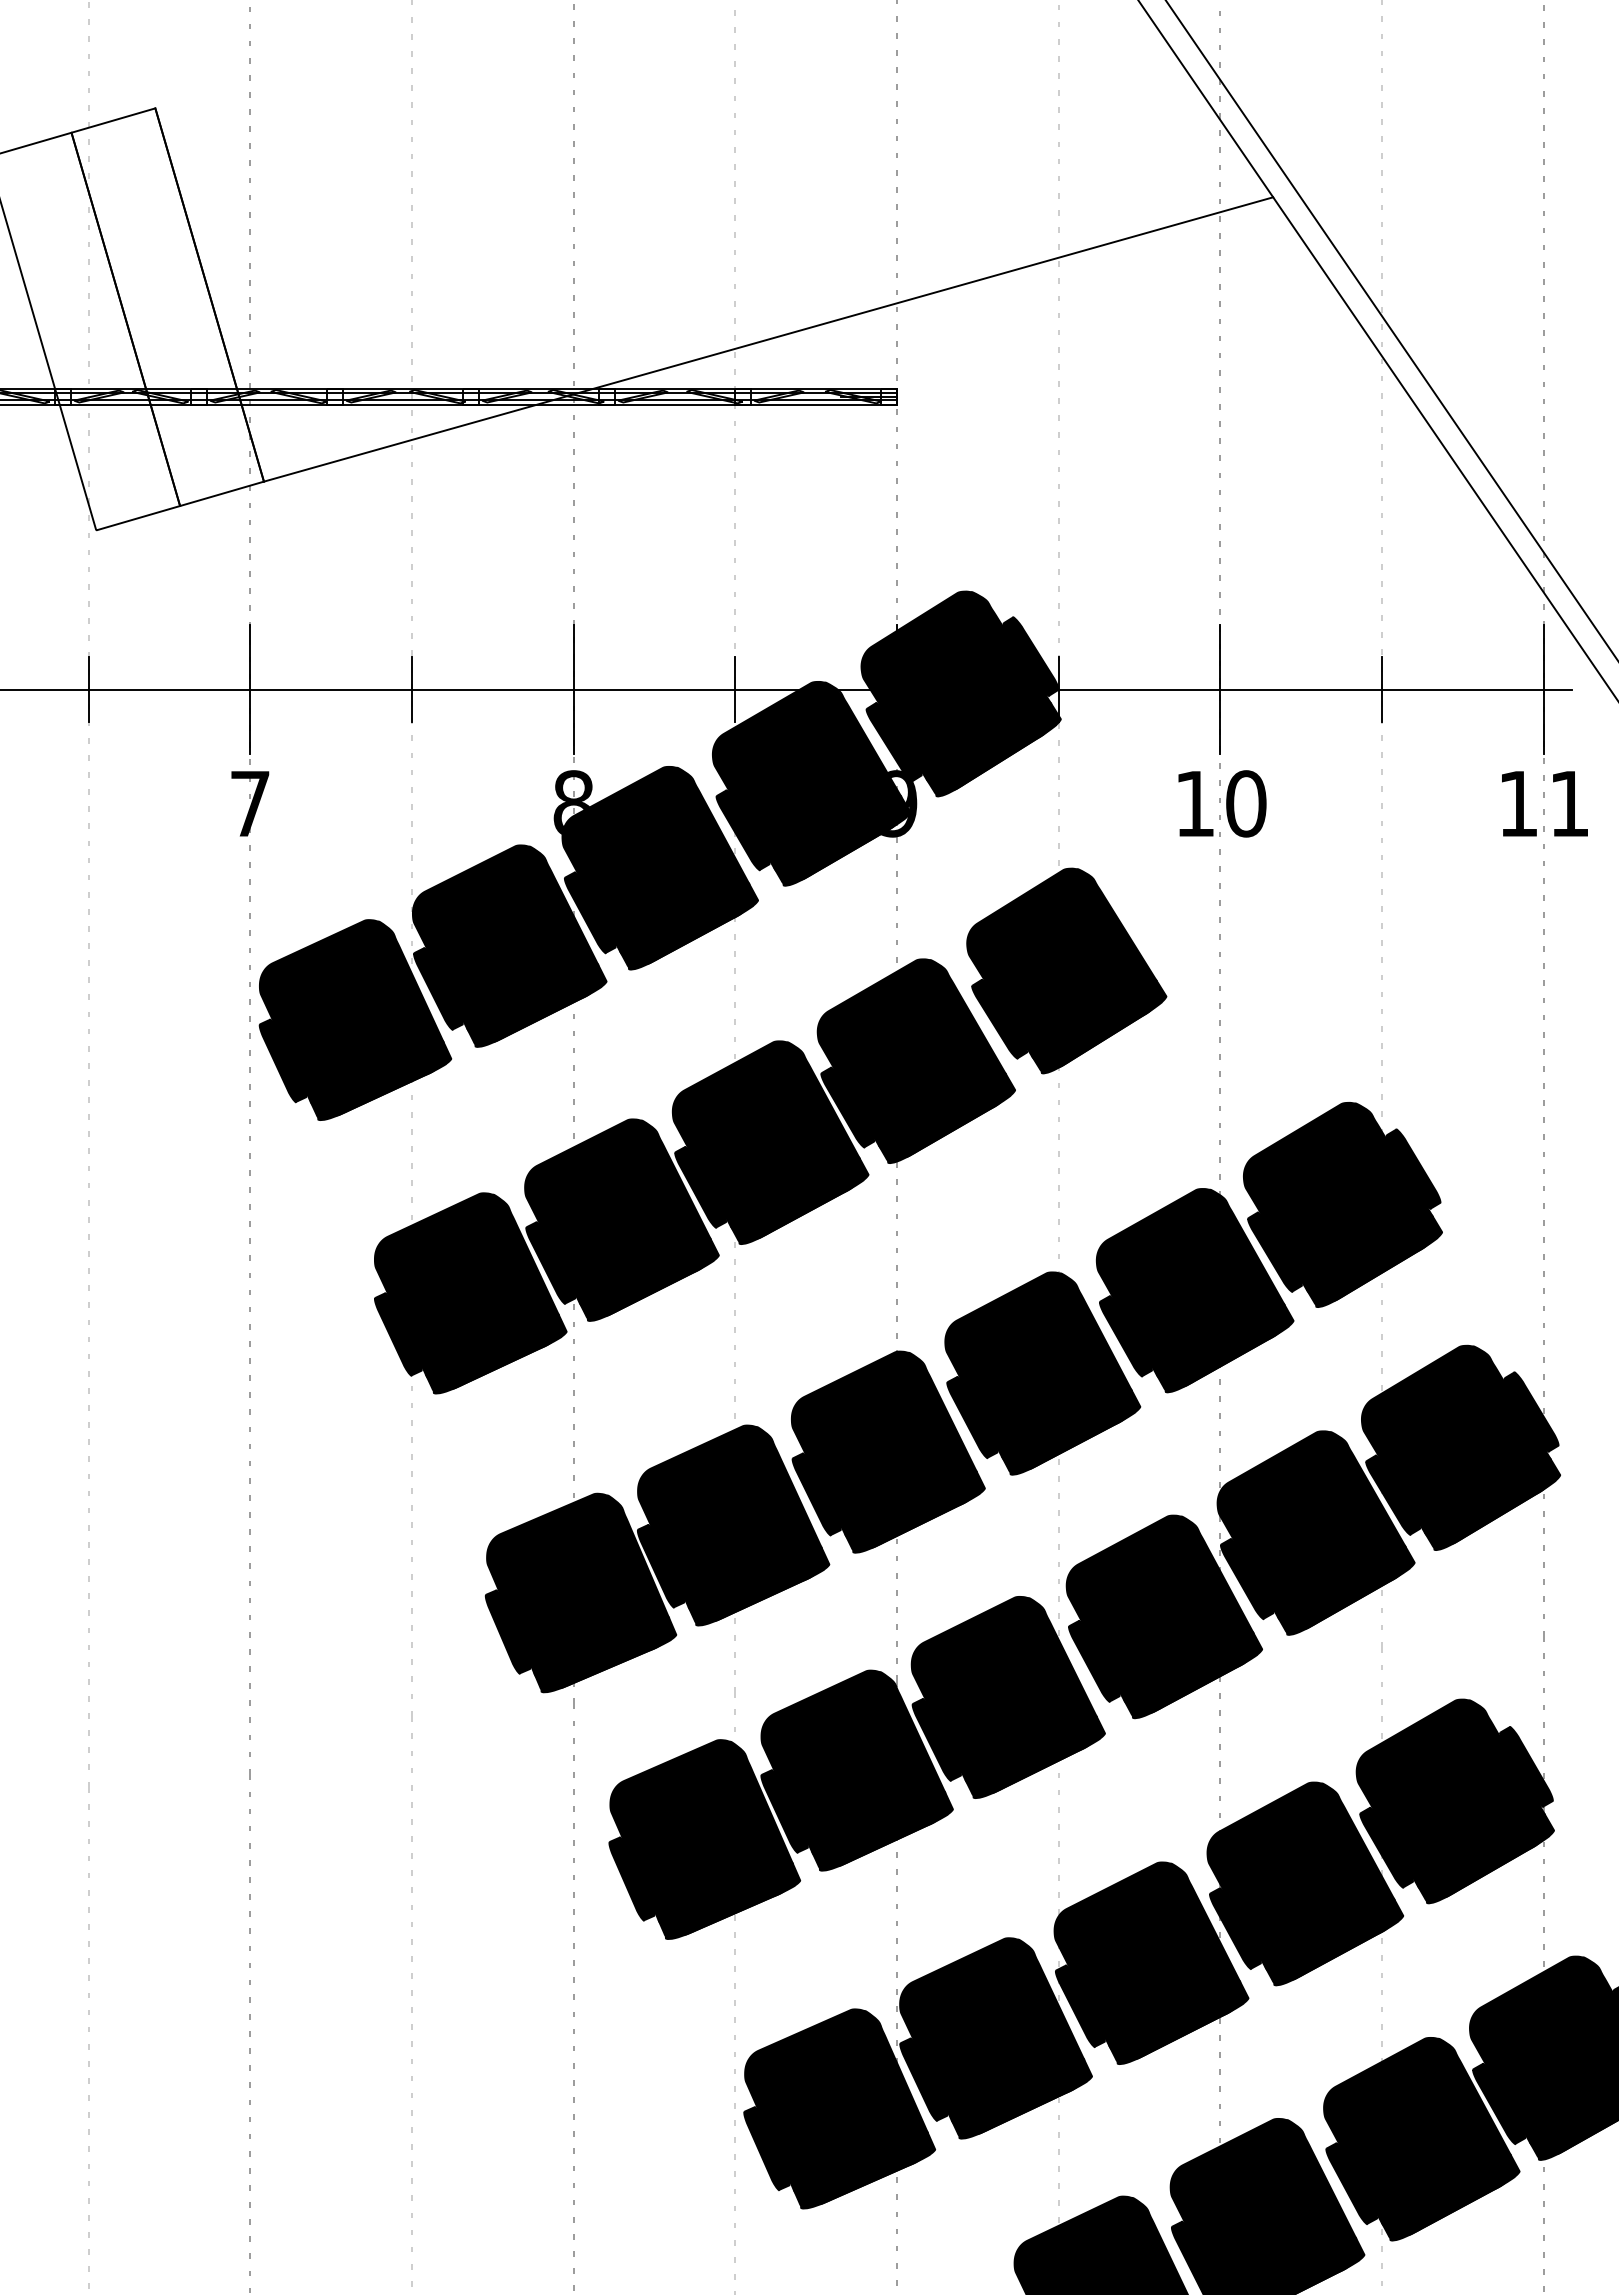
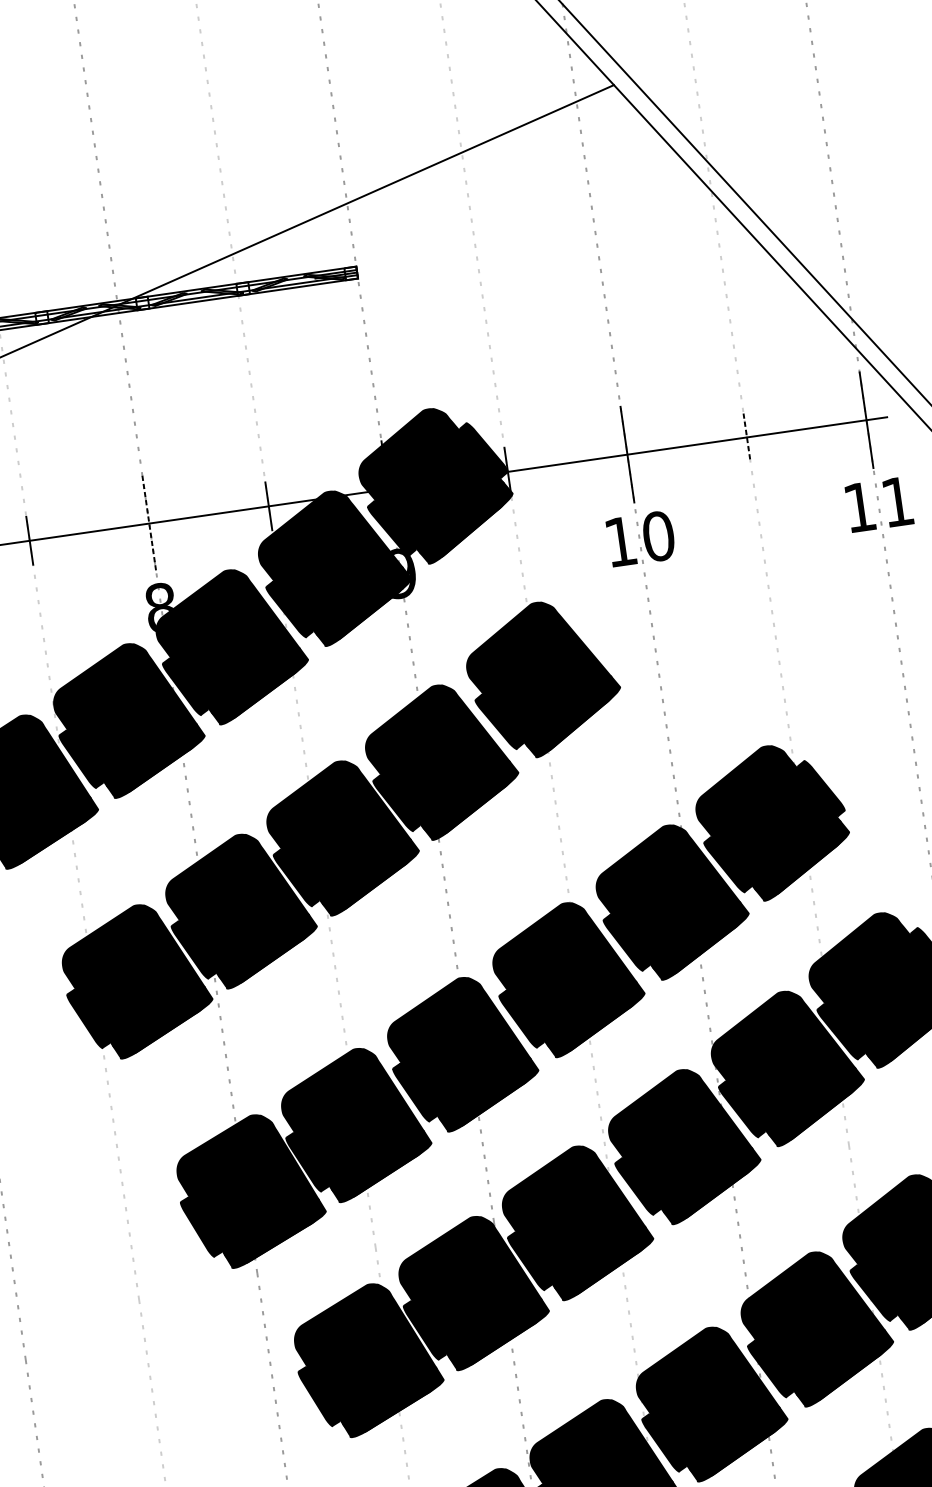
line: (573, 689) -> (149, 523), solid -> dashed
line: (1382, 690) -> (747, 438), solid -> dashed

